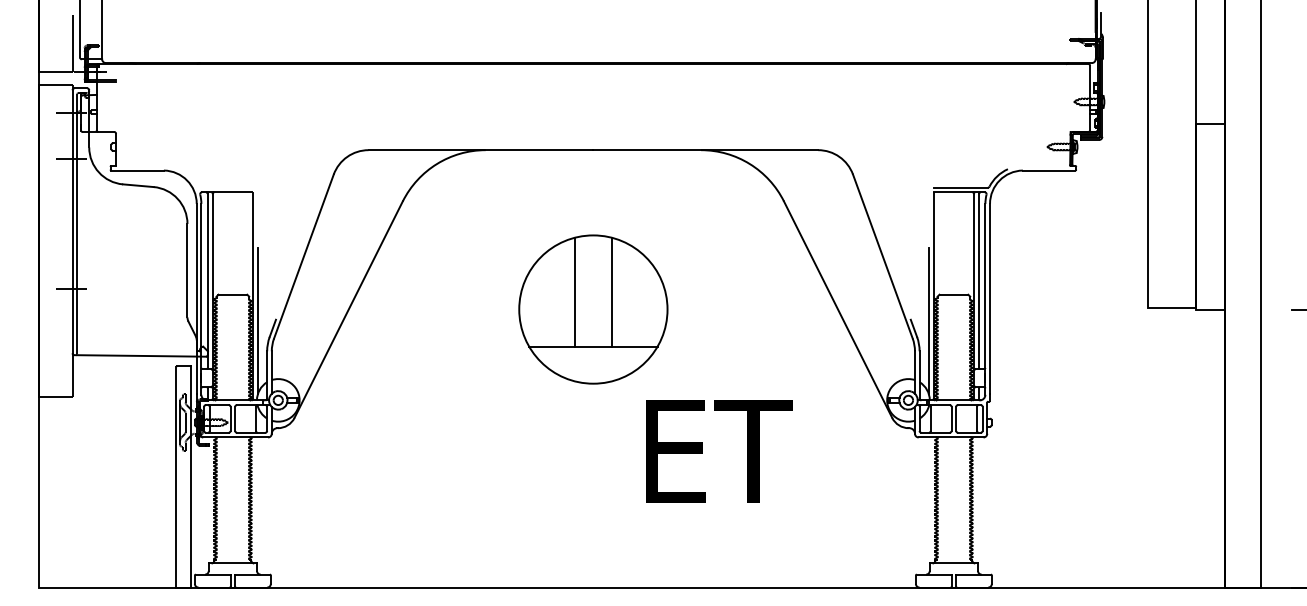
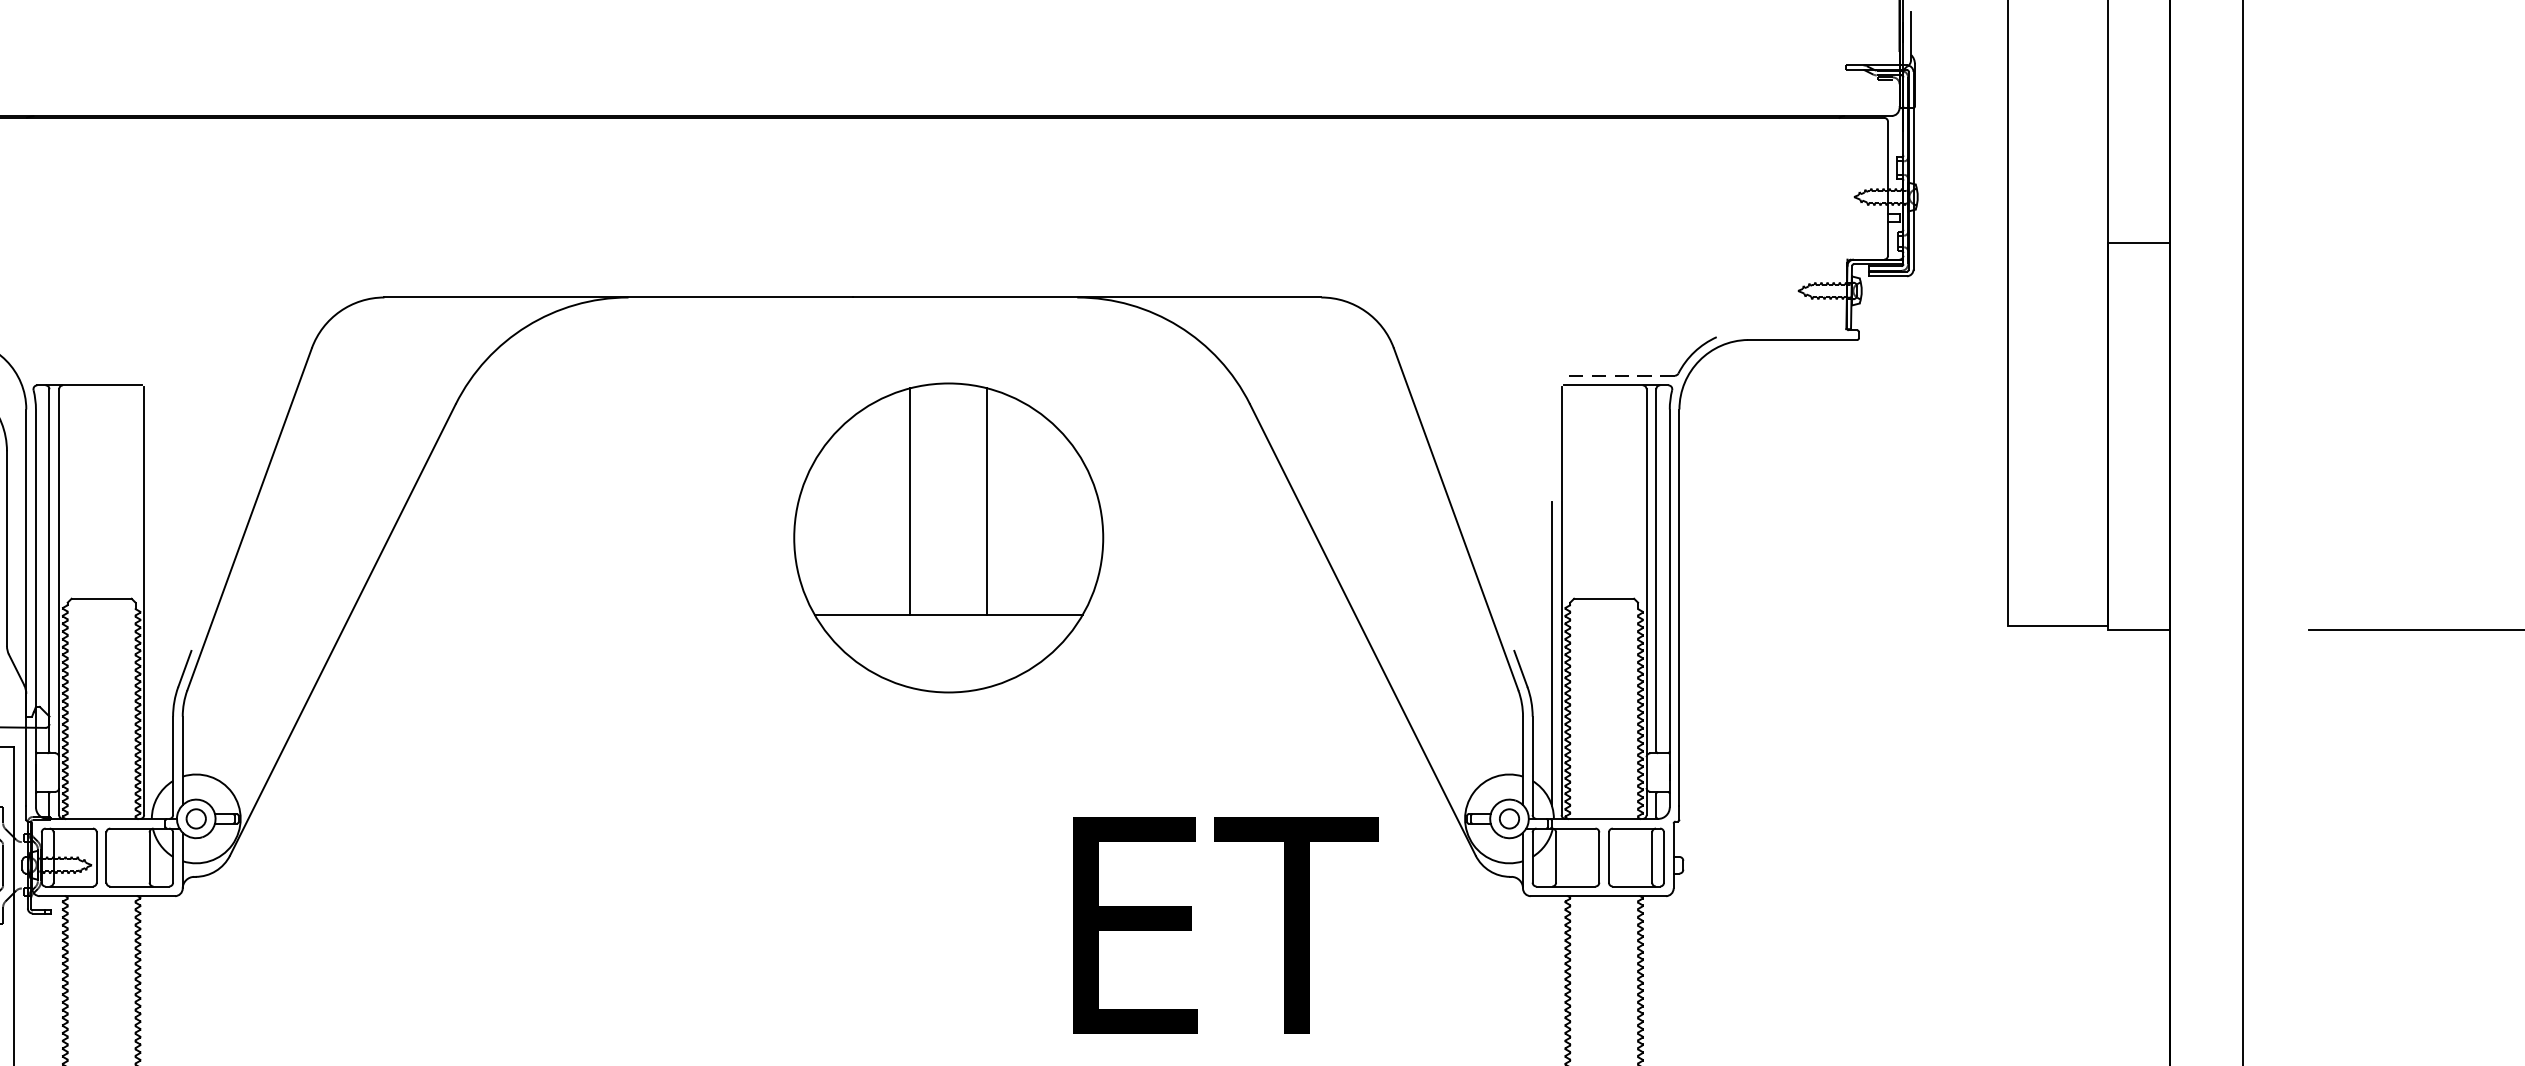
line: (960, 187) -> (1617, 375), solid -> dashed
part: (593, 309) -> (948, 537), moved
line: (257, 321) -> (152, 654), removed
text: (719, 451) -> (1226, 925), moved

